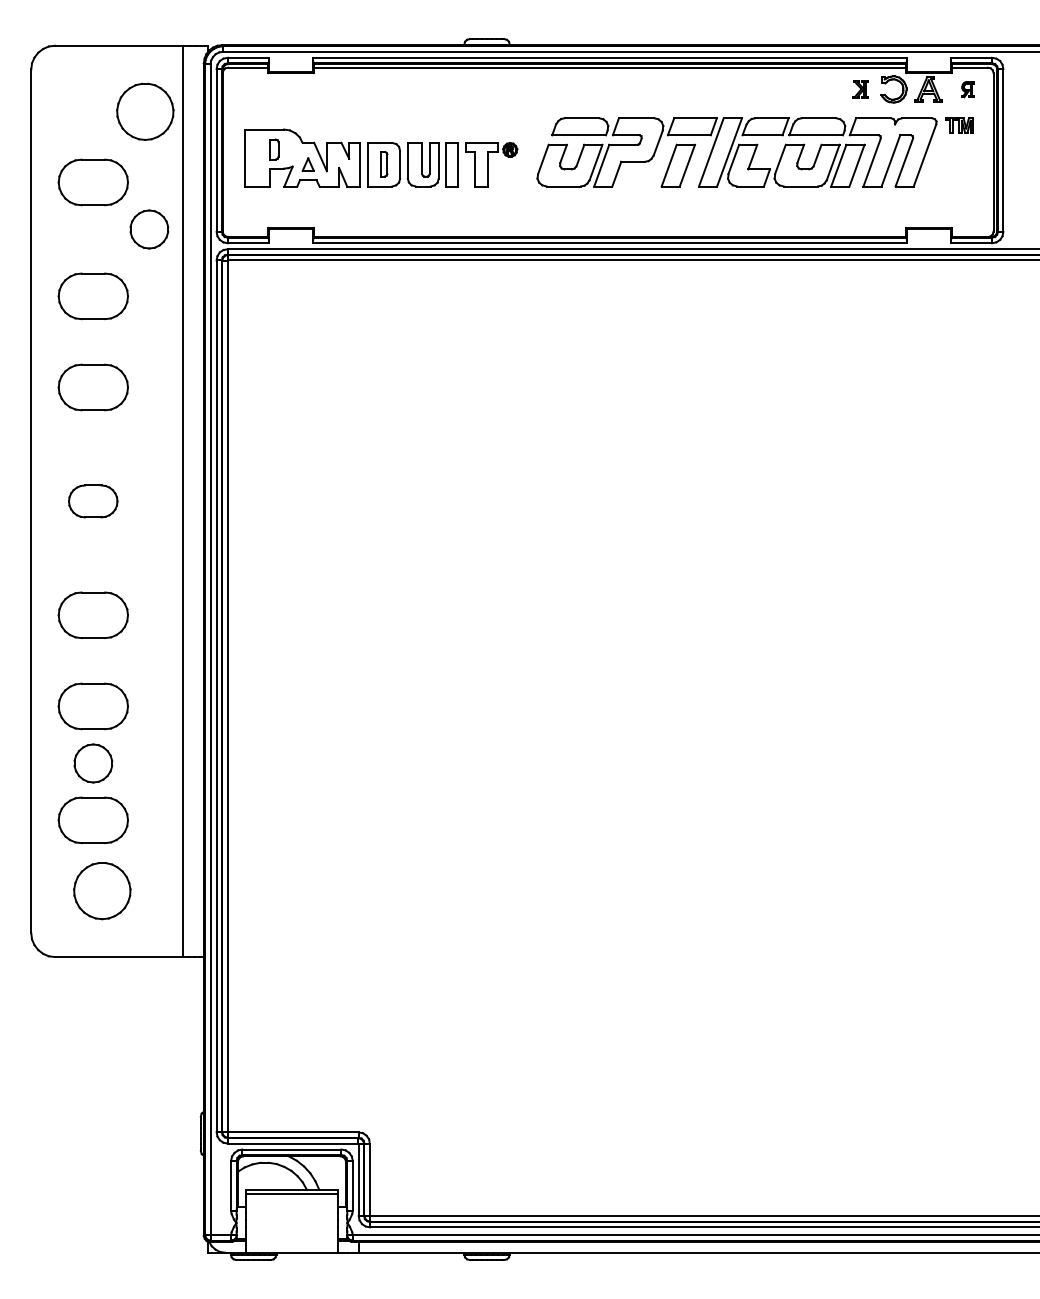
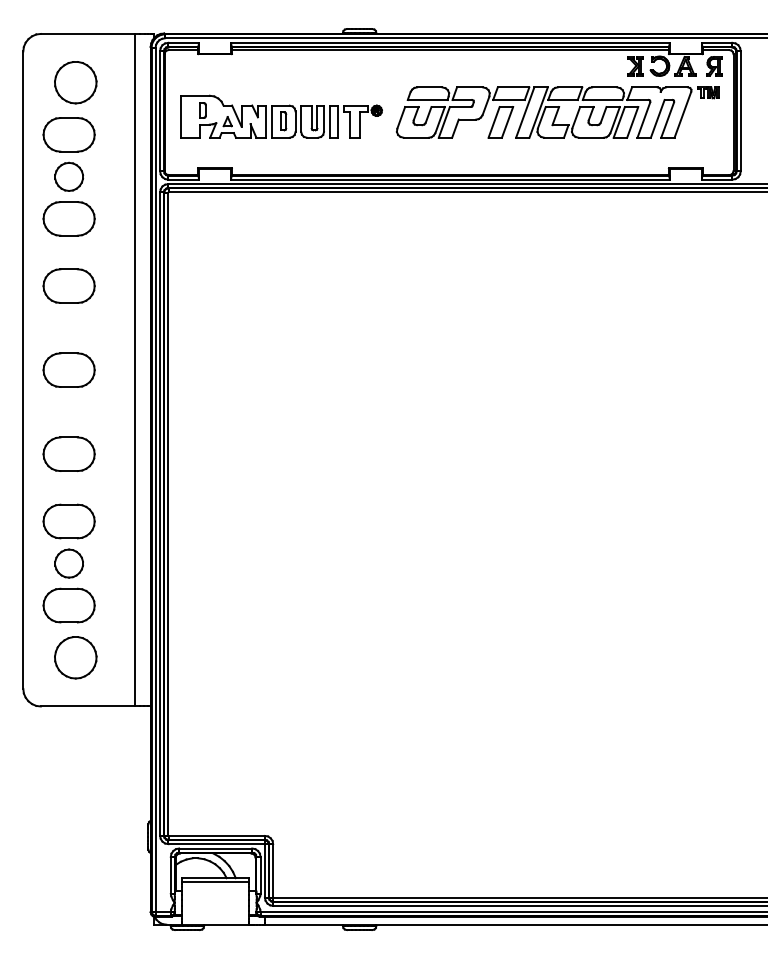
part: (860, 89) -> (635, 66), size x1.43
part: (967, 89) -> (714, 66), size x1.67
part: (145, 111) -> (75, 82), moved
part: (149, 229) -> (69, 176), moved
part: (92, 501) -> (68, 370), size x1.43

